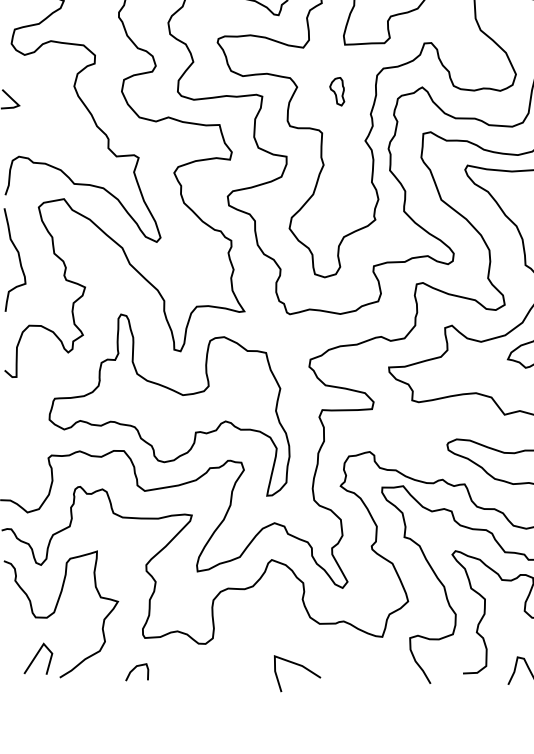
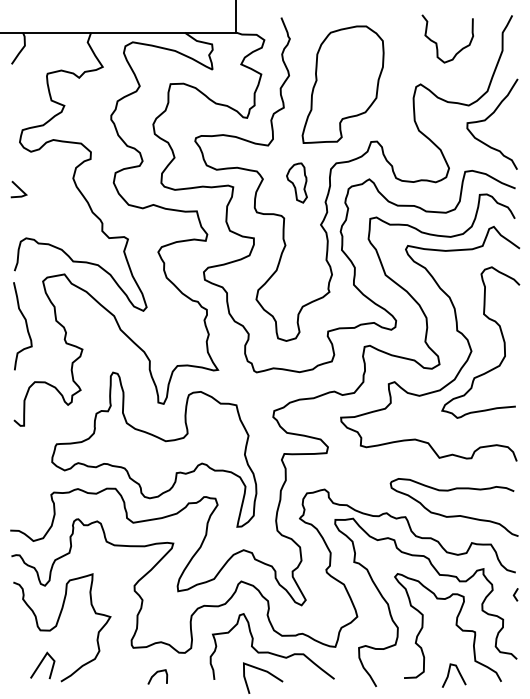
part: (336, 91) -> (296, 182), size x1.67
curve: (303, 642) -> (268, 651), added
curve: (135, 669) -> (156, 674), moved

